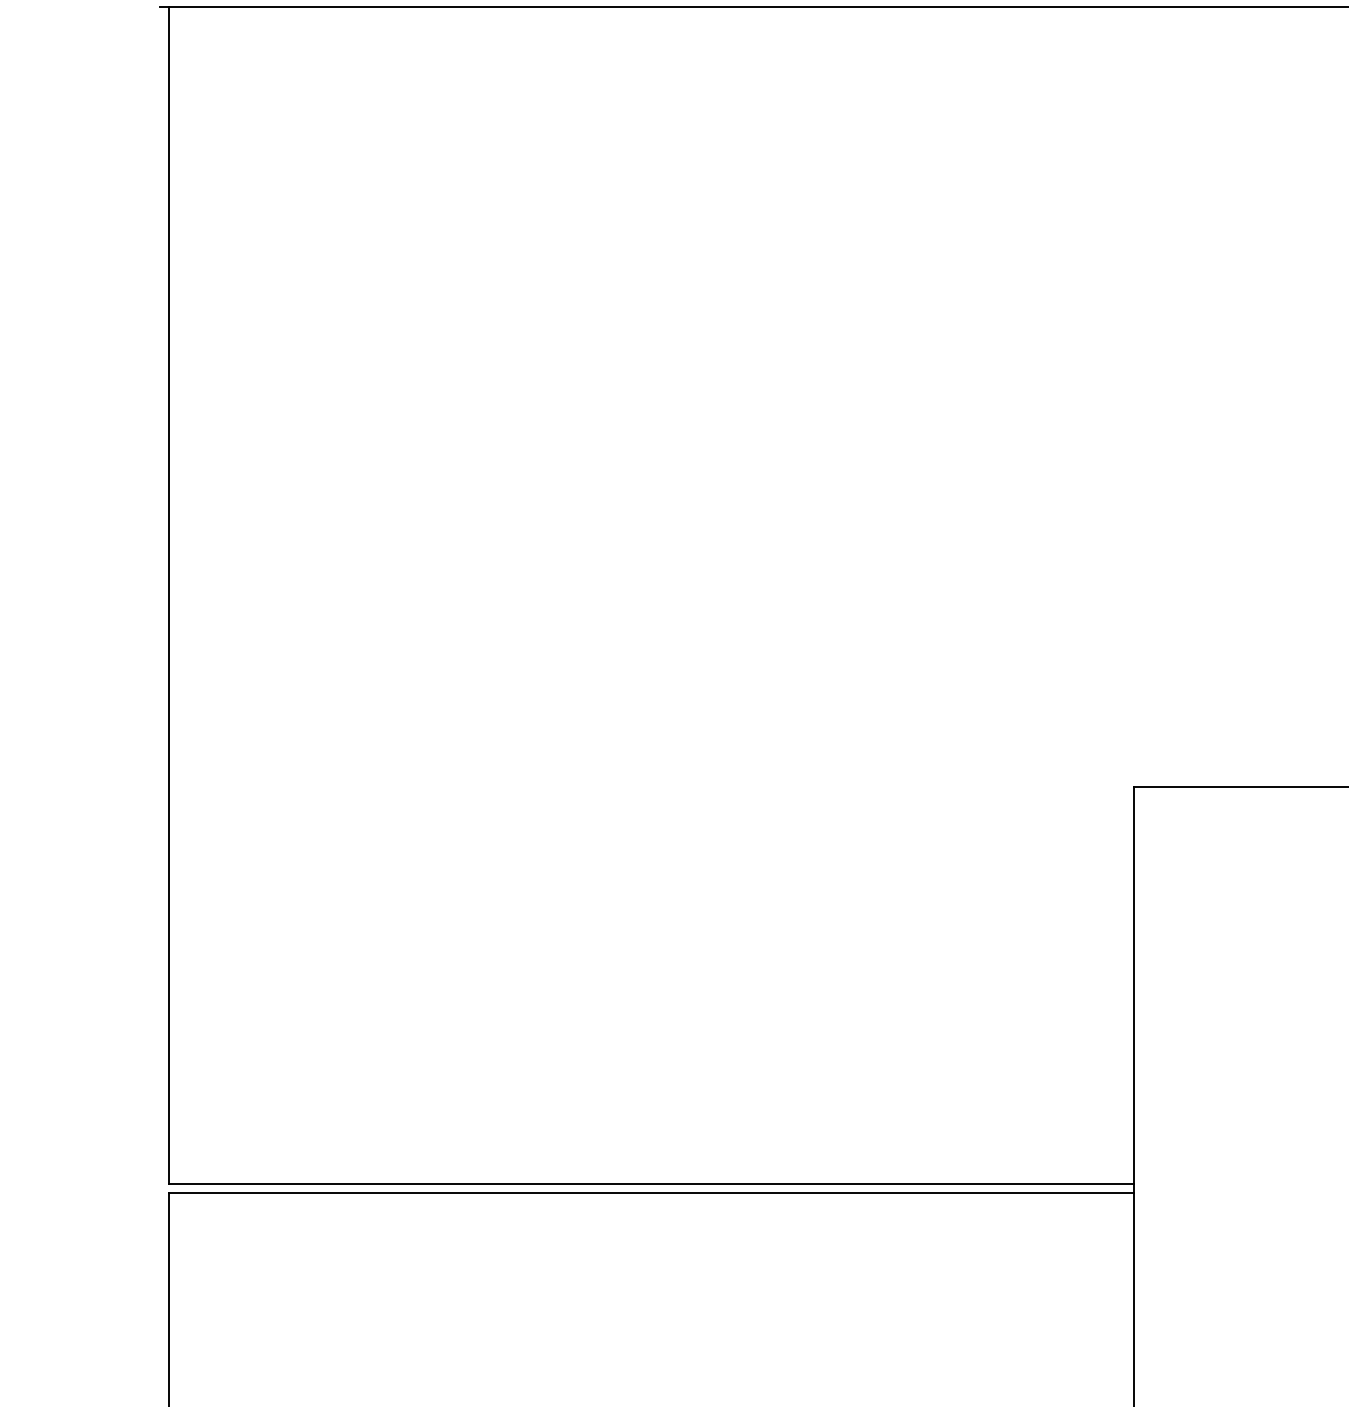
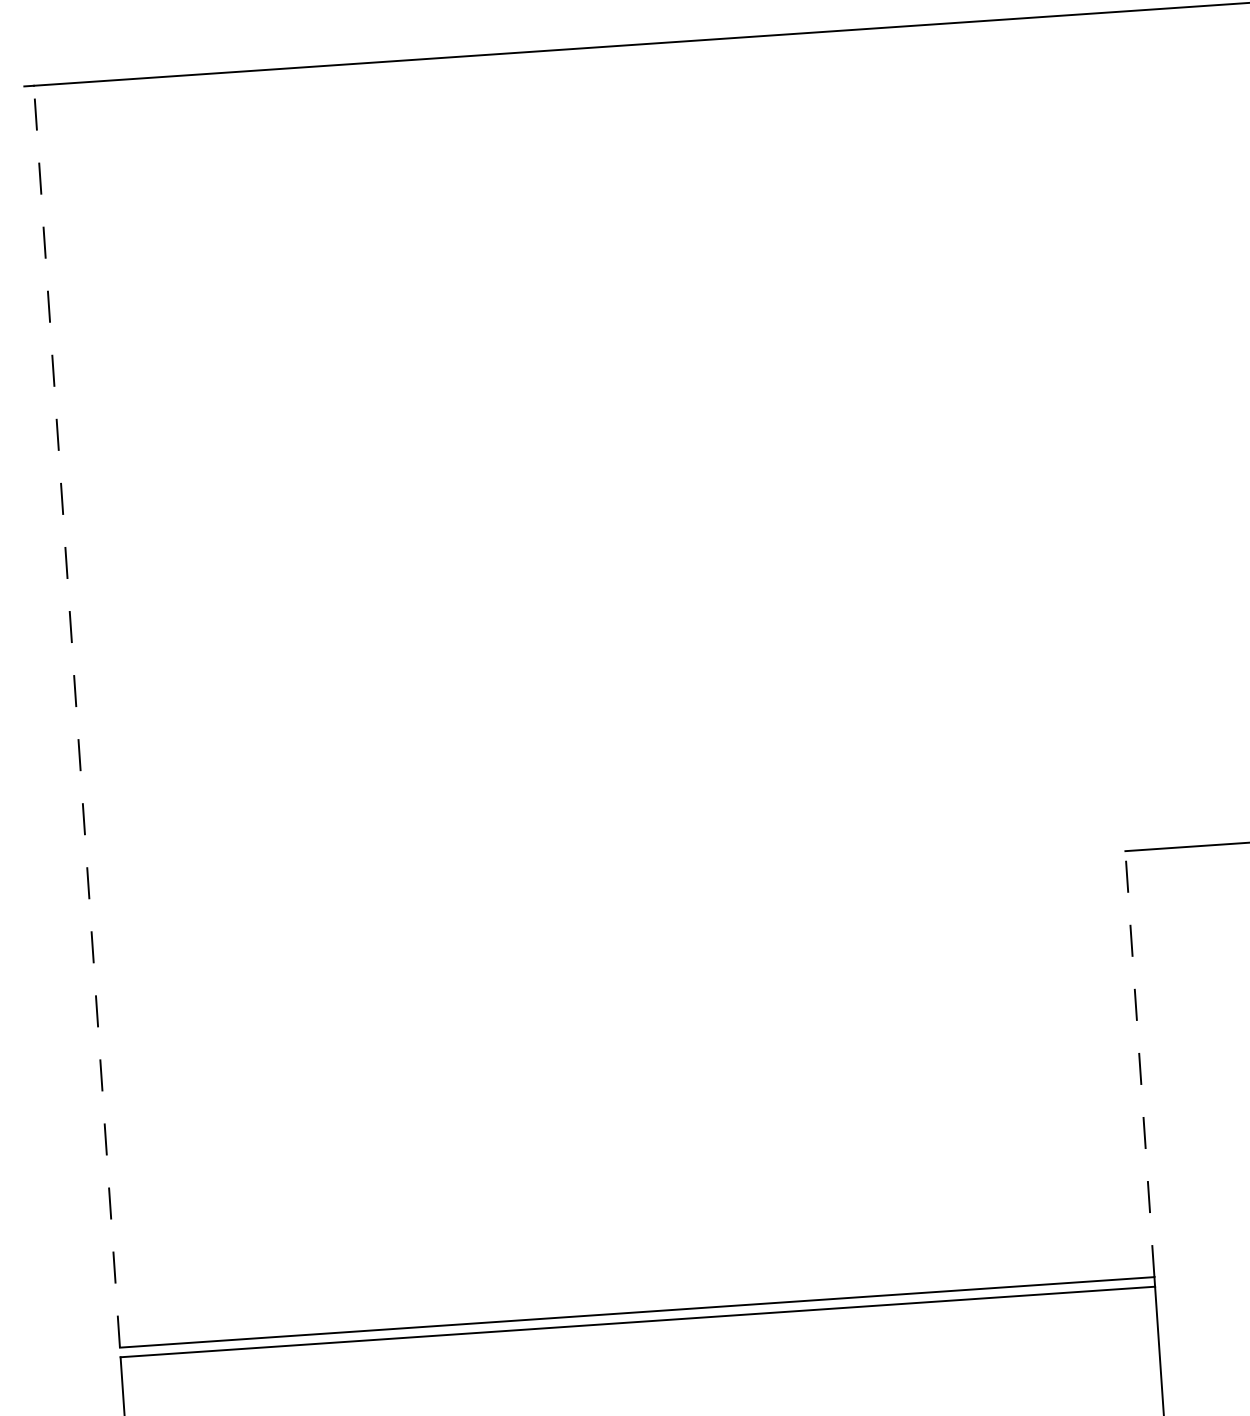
line: (169, 595) -> (77, 716), solid -> dashed
line: (1134, 985) -> (1140, 1064), solid -> dashed

